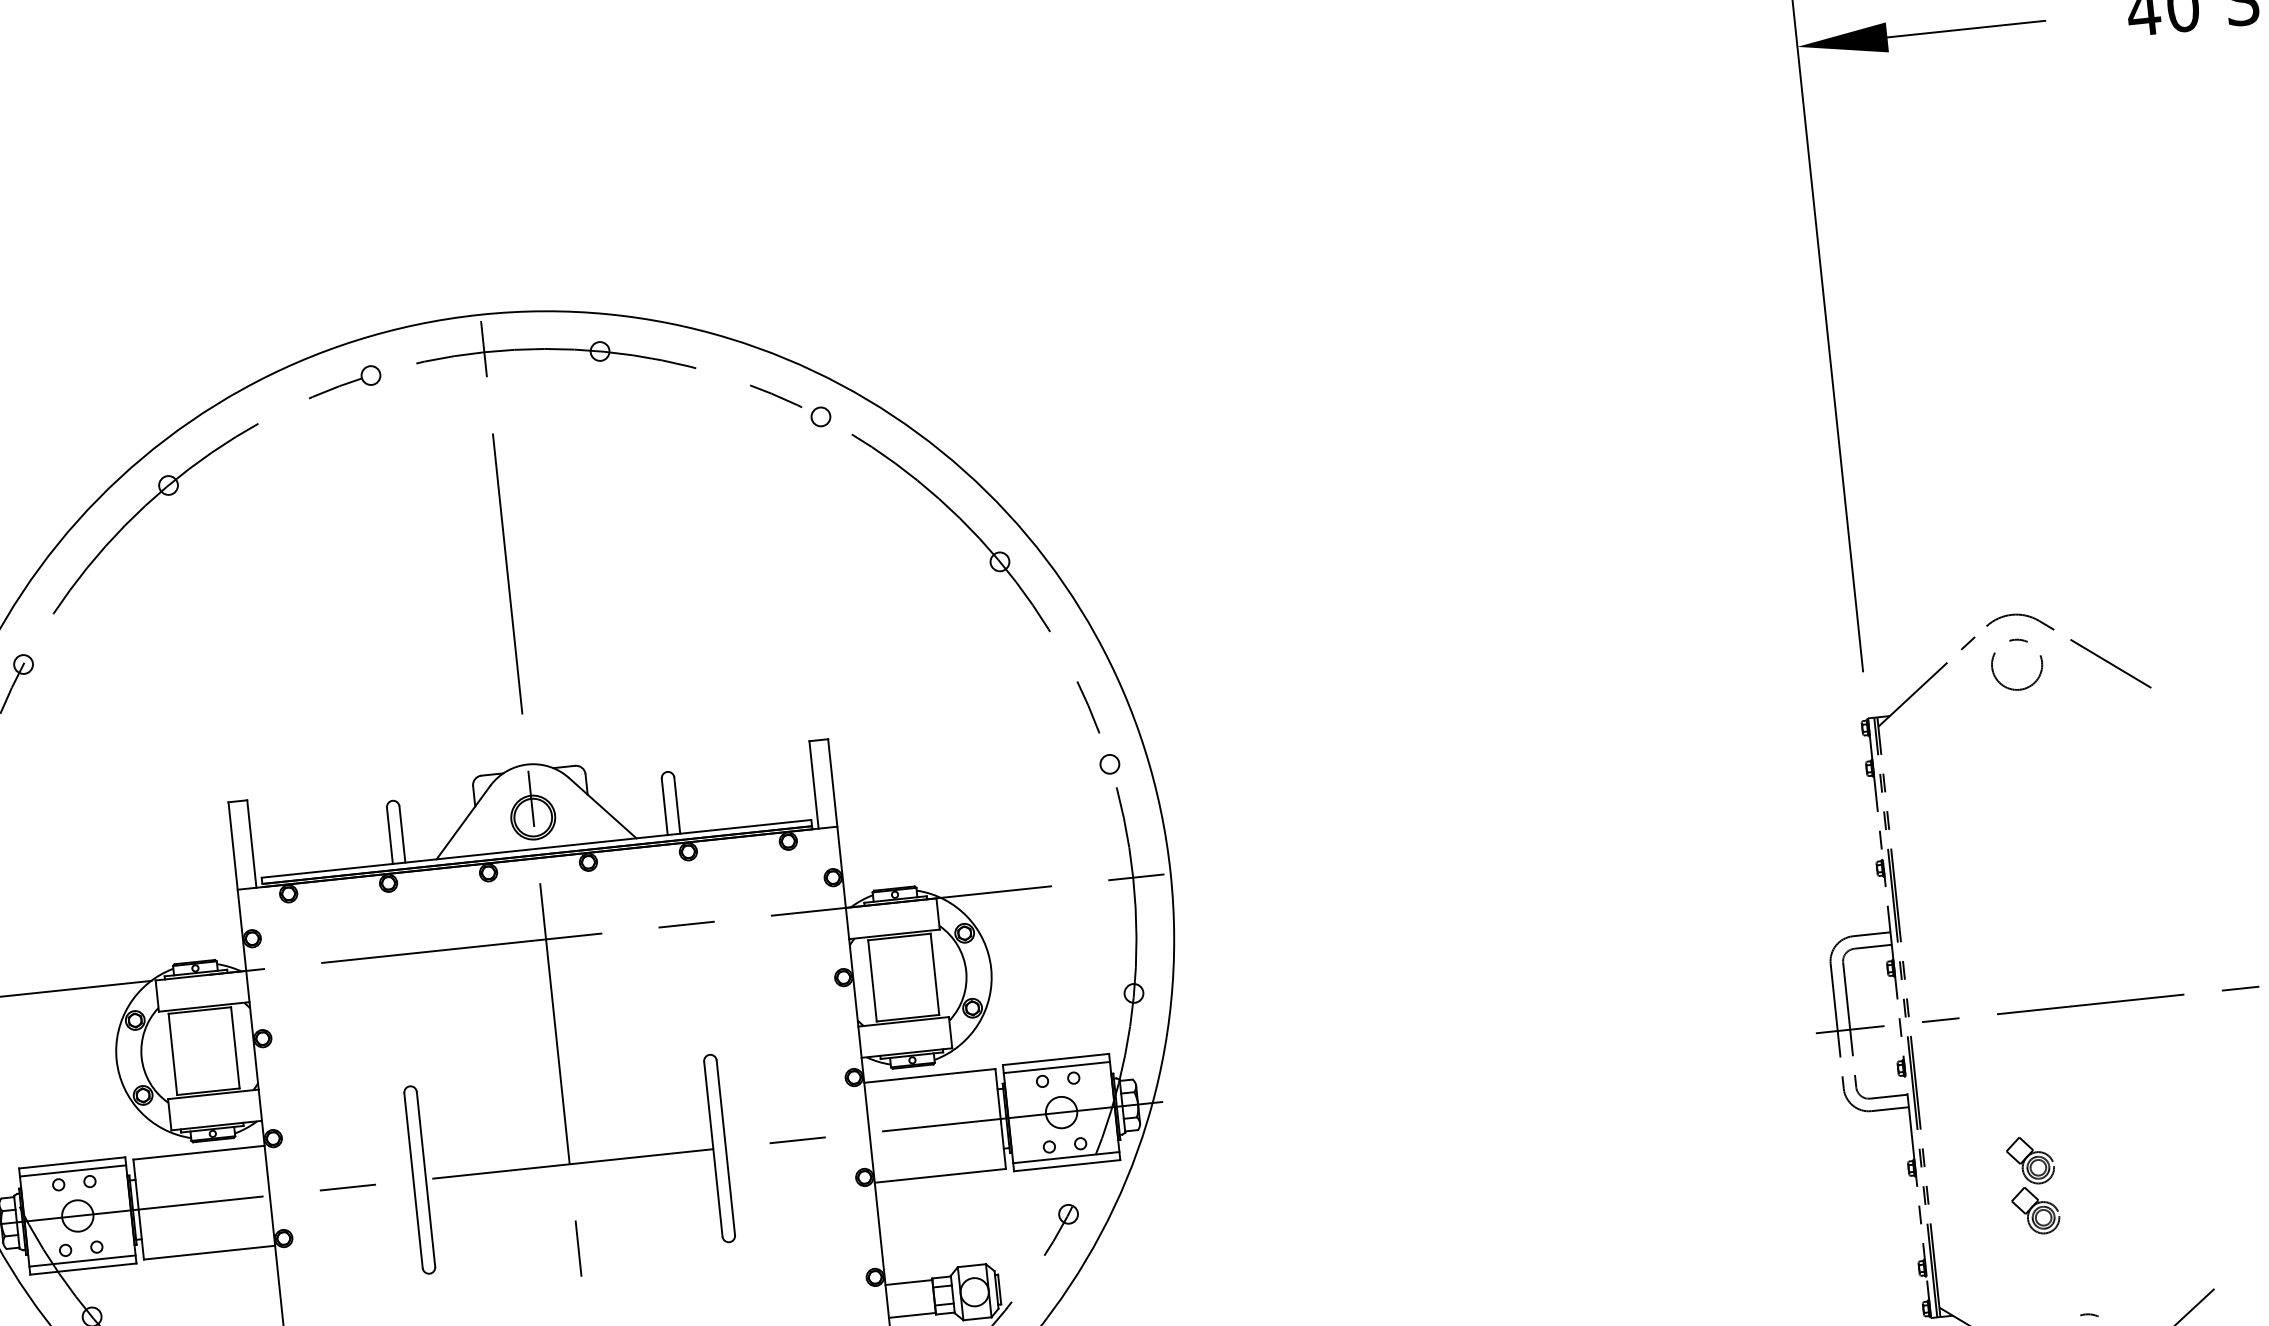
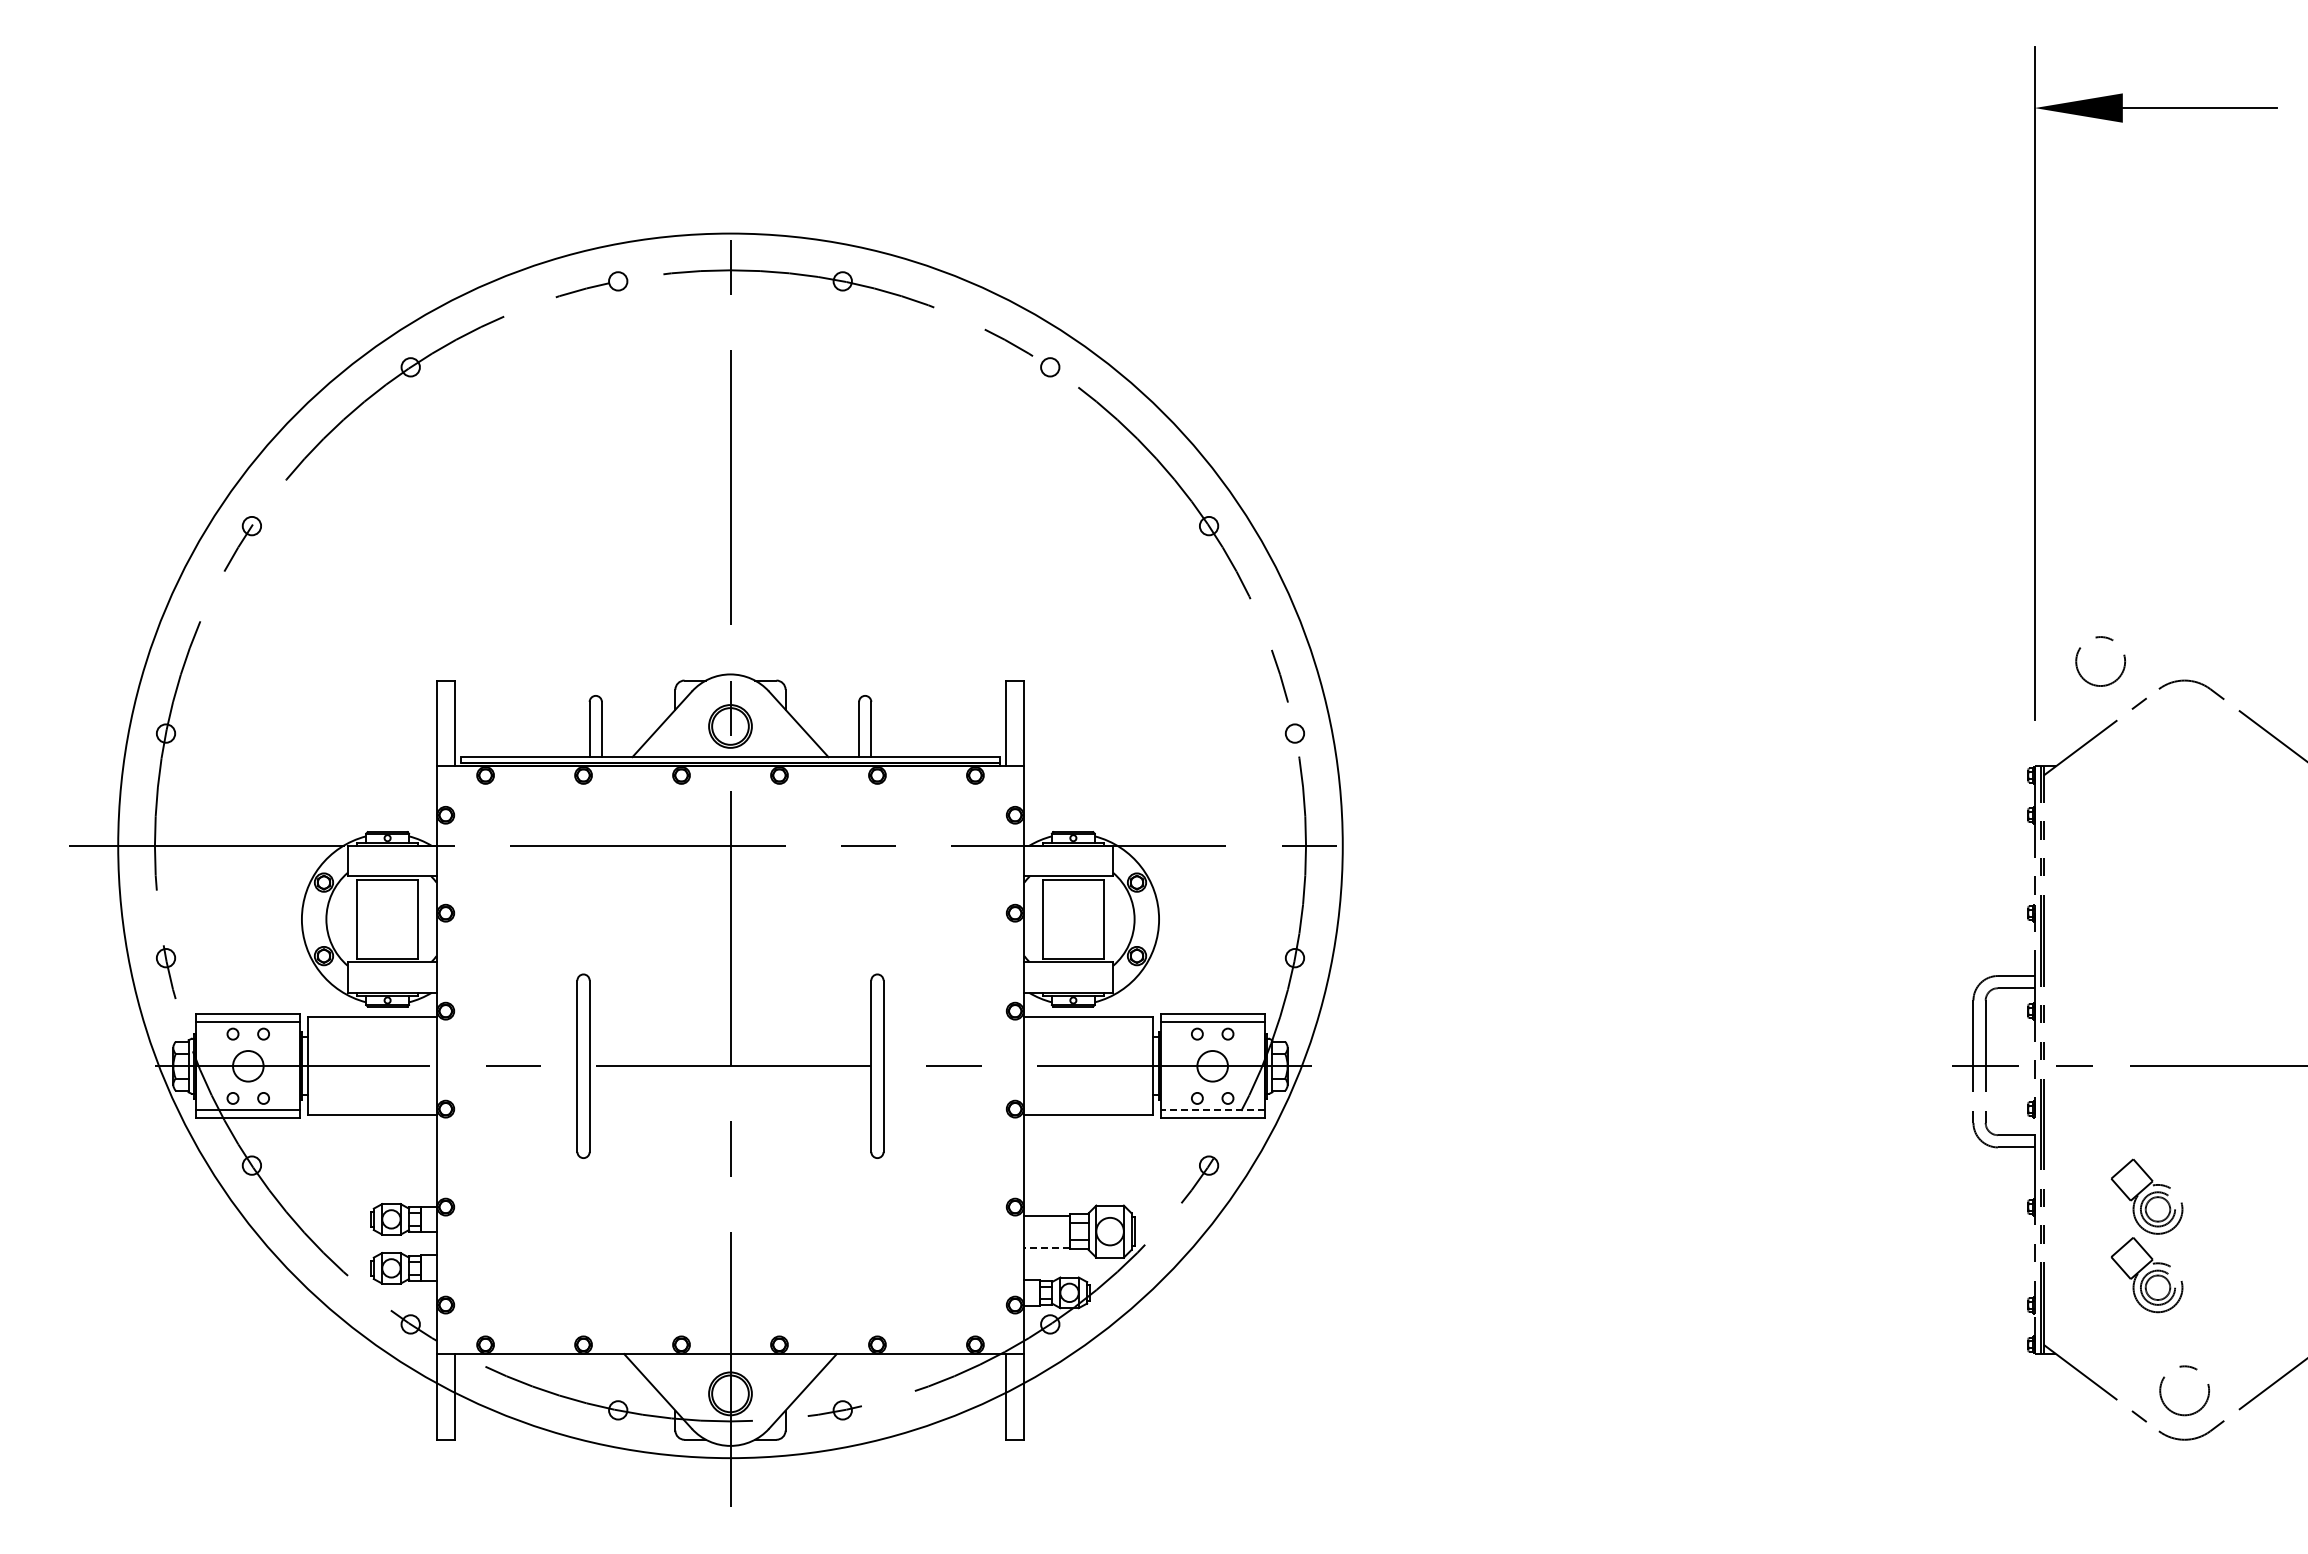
circle: (2016, 664) -> (2100, 661), moved
line: (1066, 1157) -> (1212, 1110), solid -> dashed
part: (2033, 1184) -> (2147, 1235), size x1.6
line: (912, 1315) -> (1047, 1247), solid -> dashed

